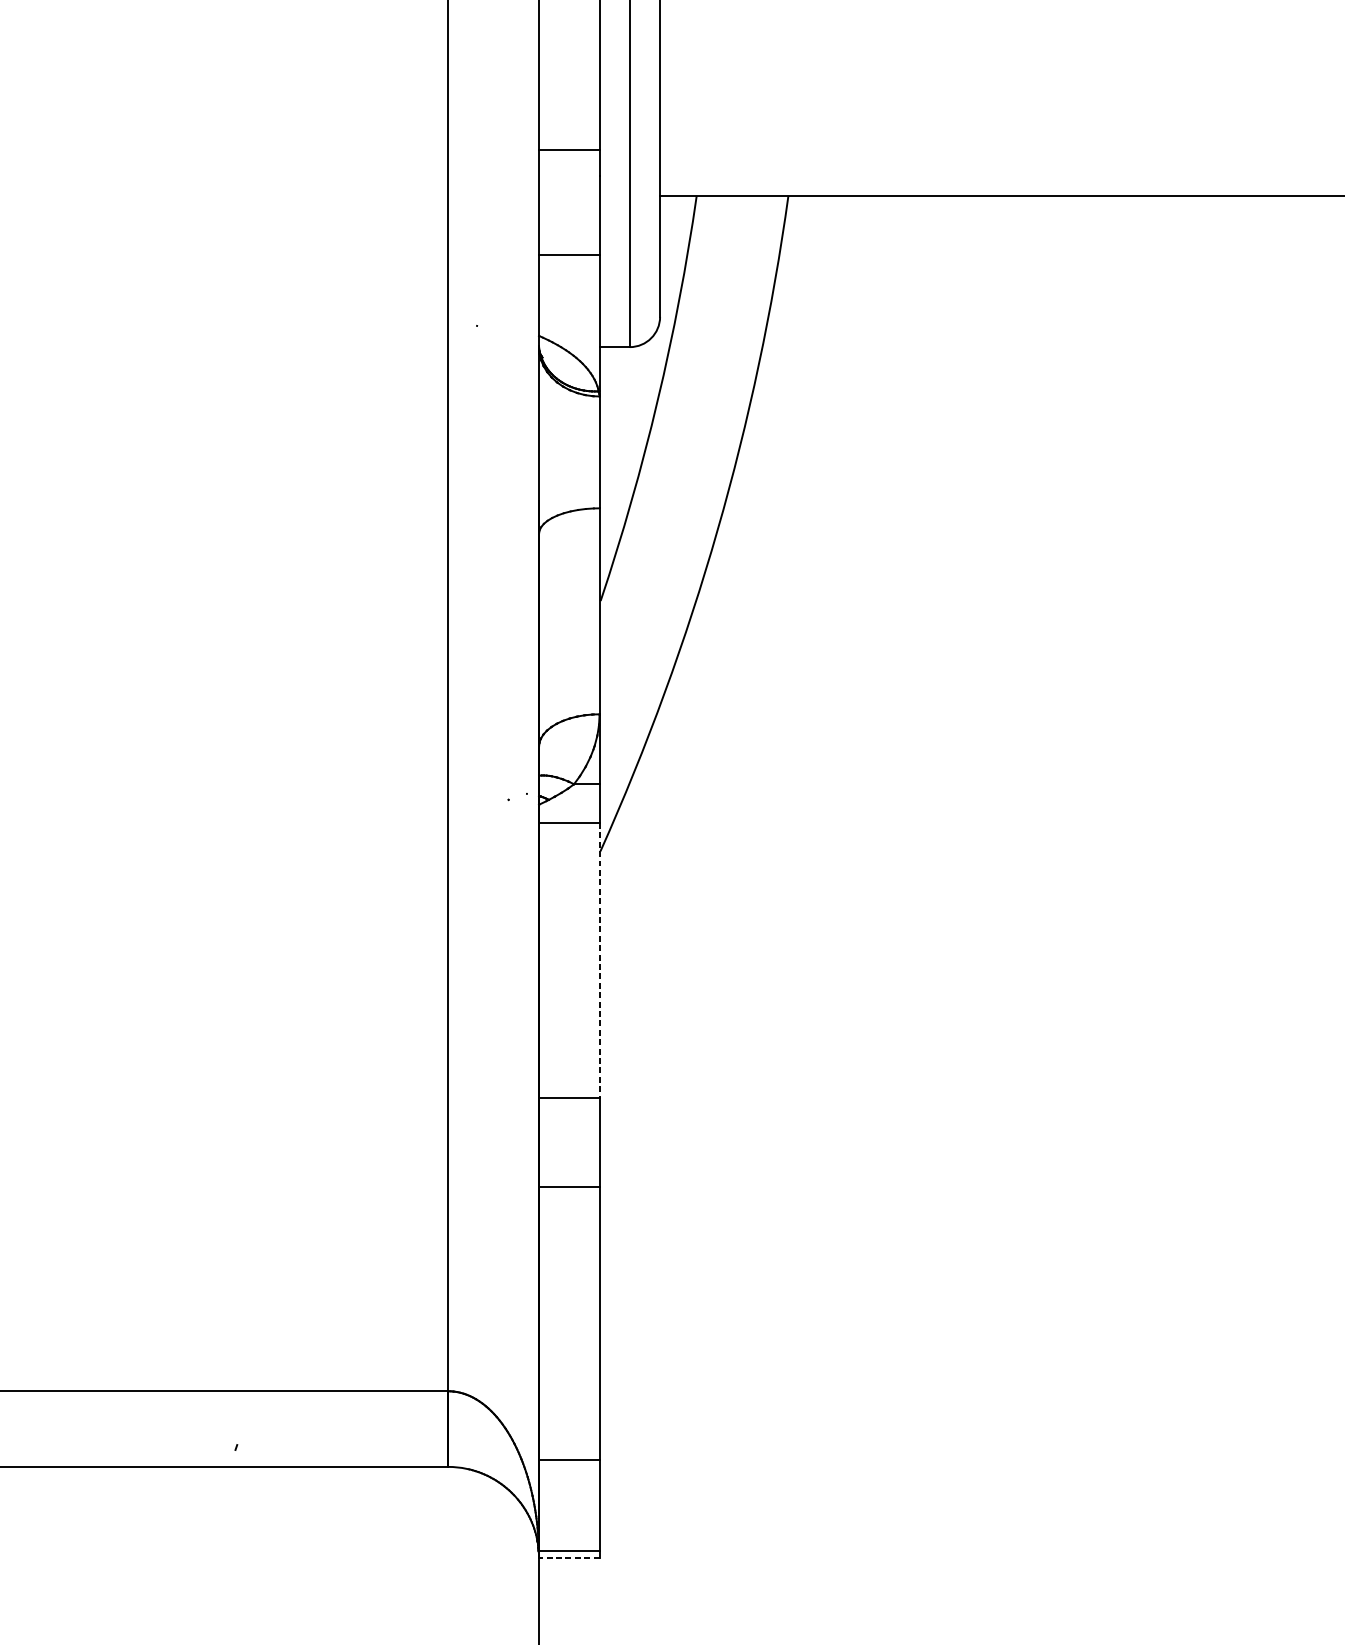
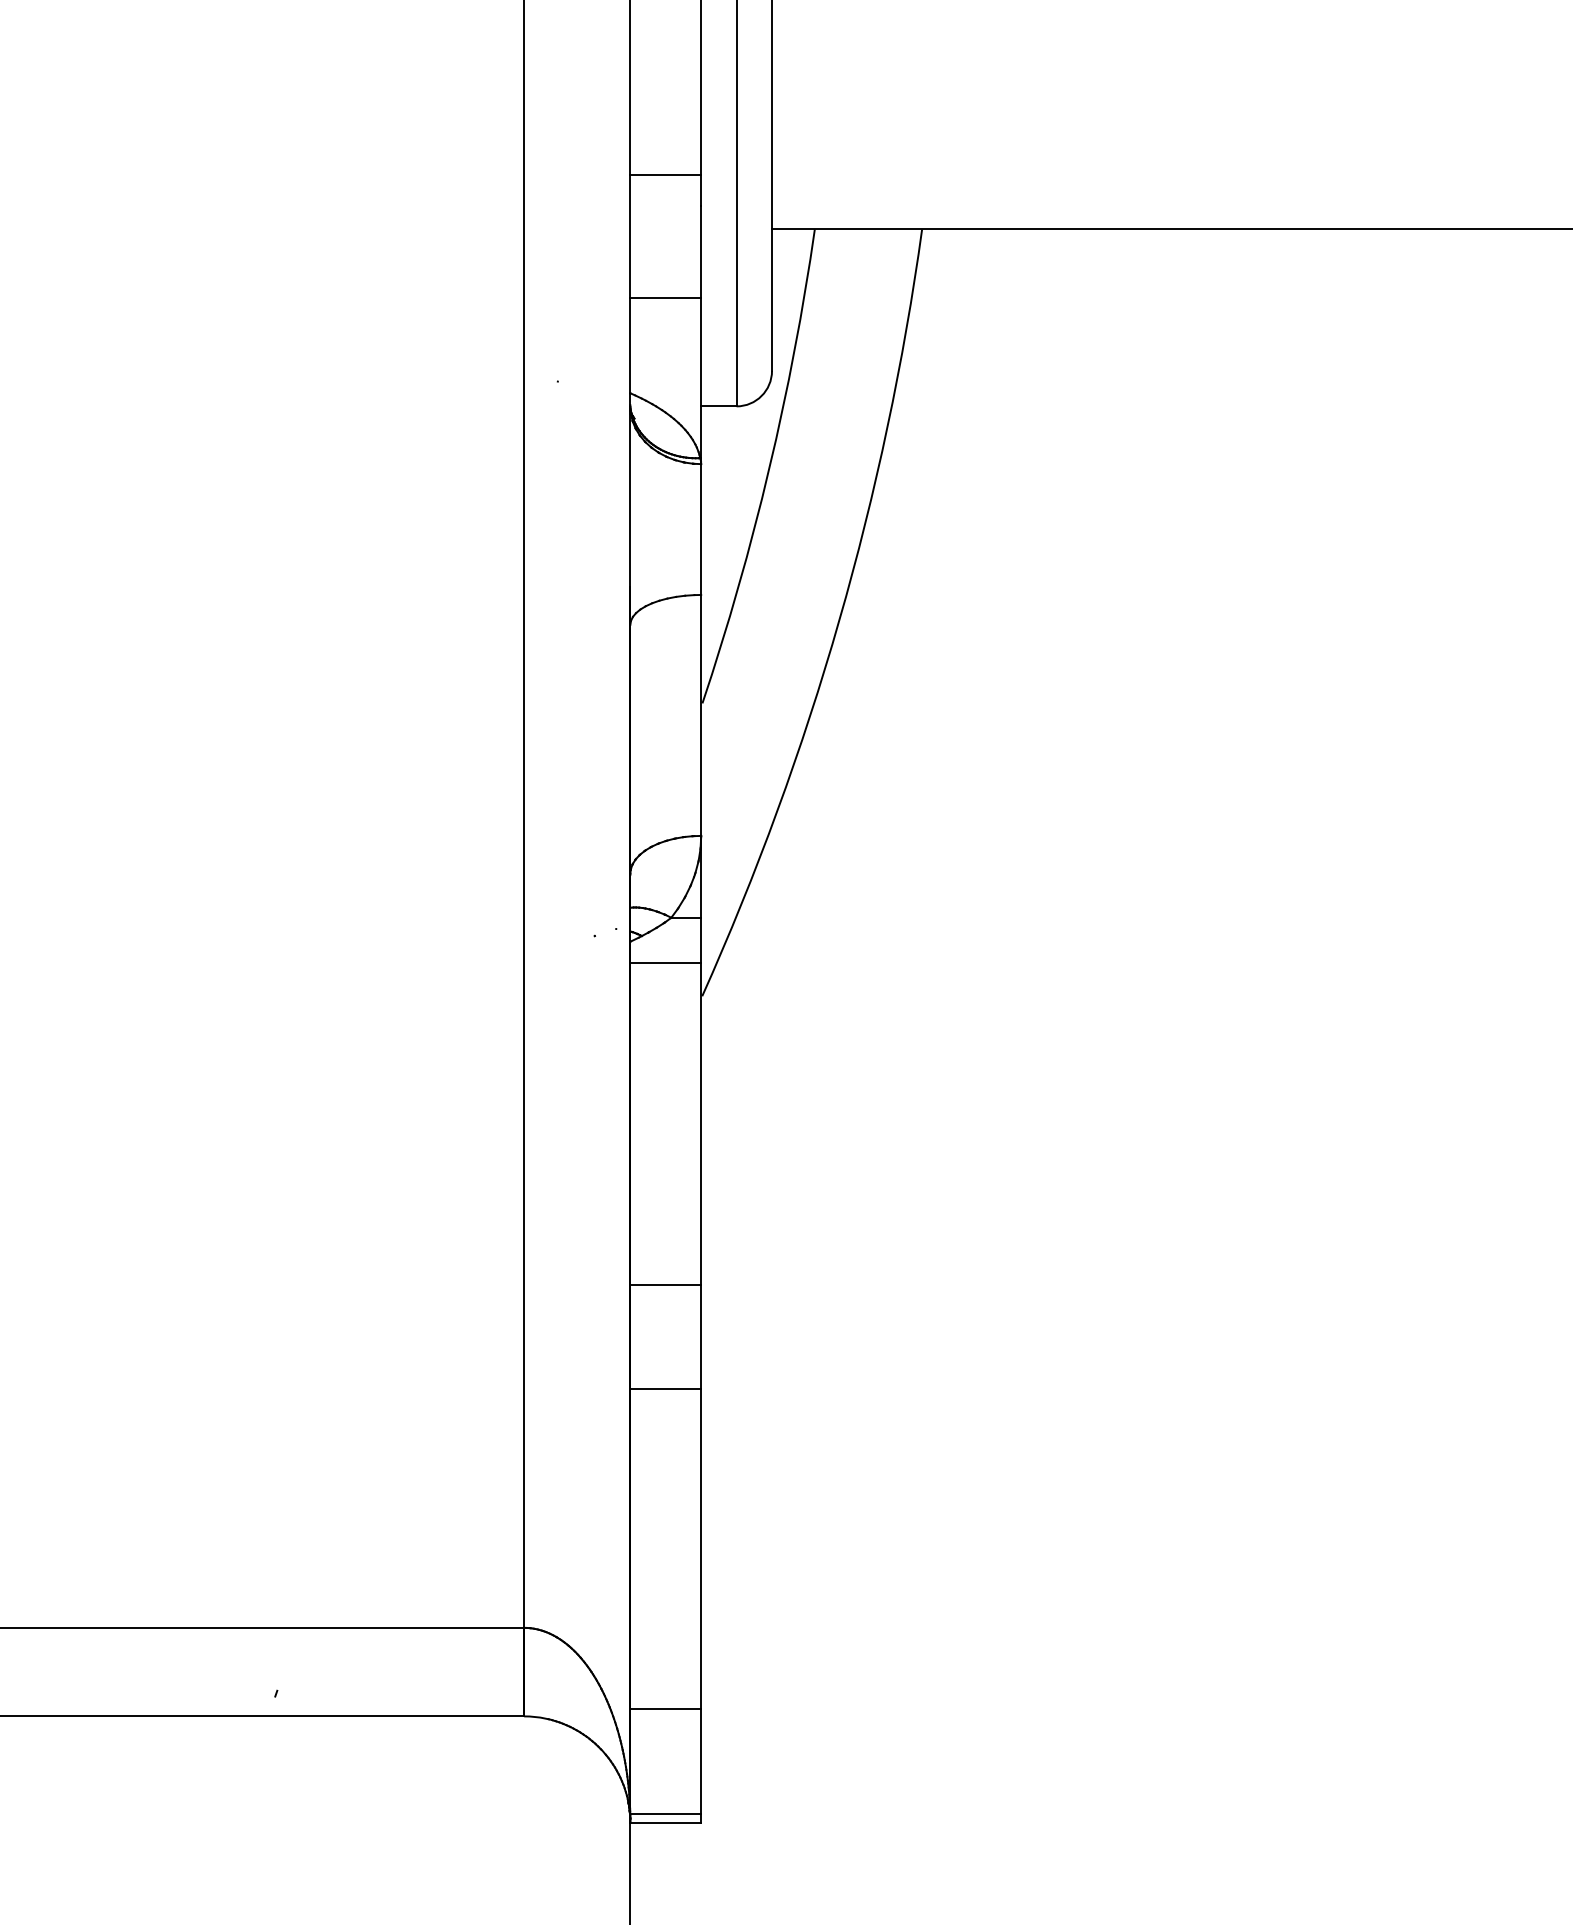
line: (599, 960) -> (701, 1124), dashed -> solid
line: (569, 1557) -> (665, 1822), dashed -> solid

